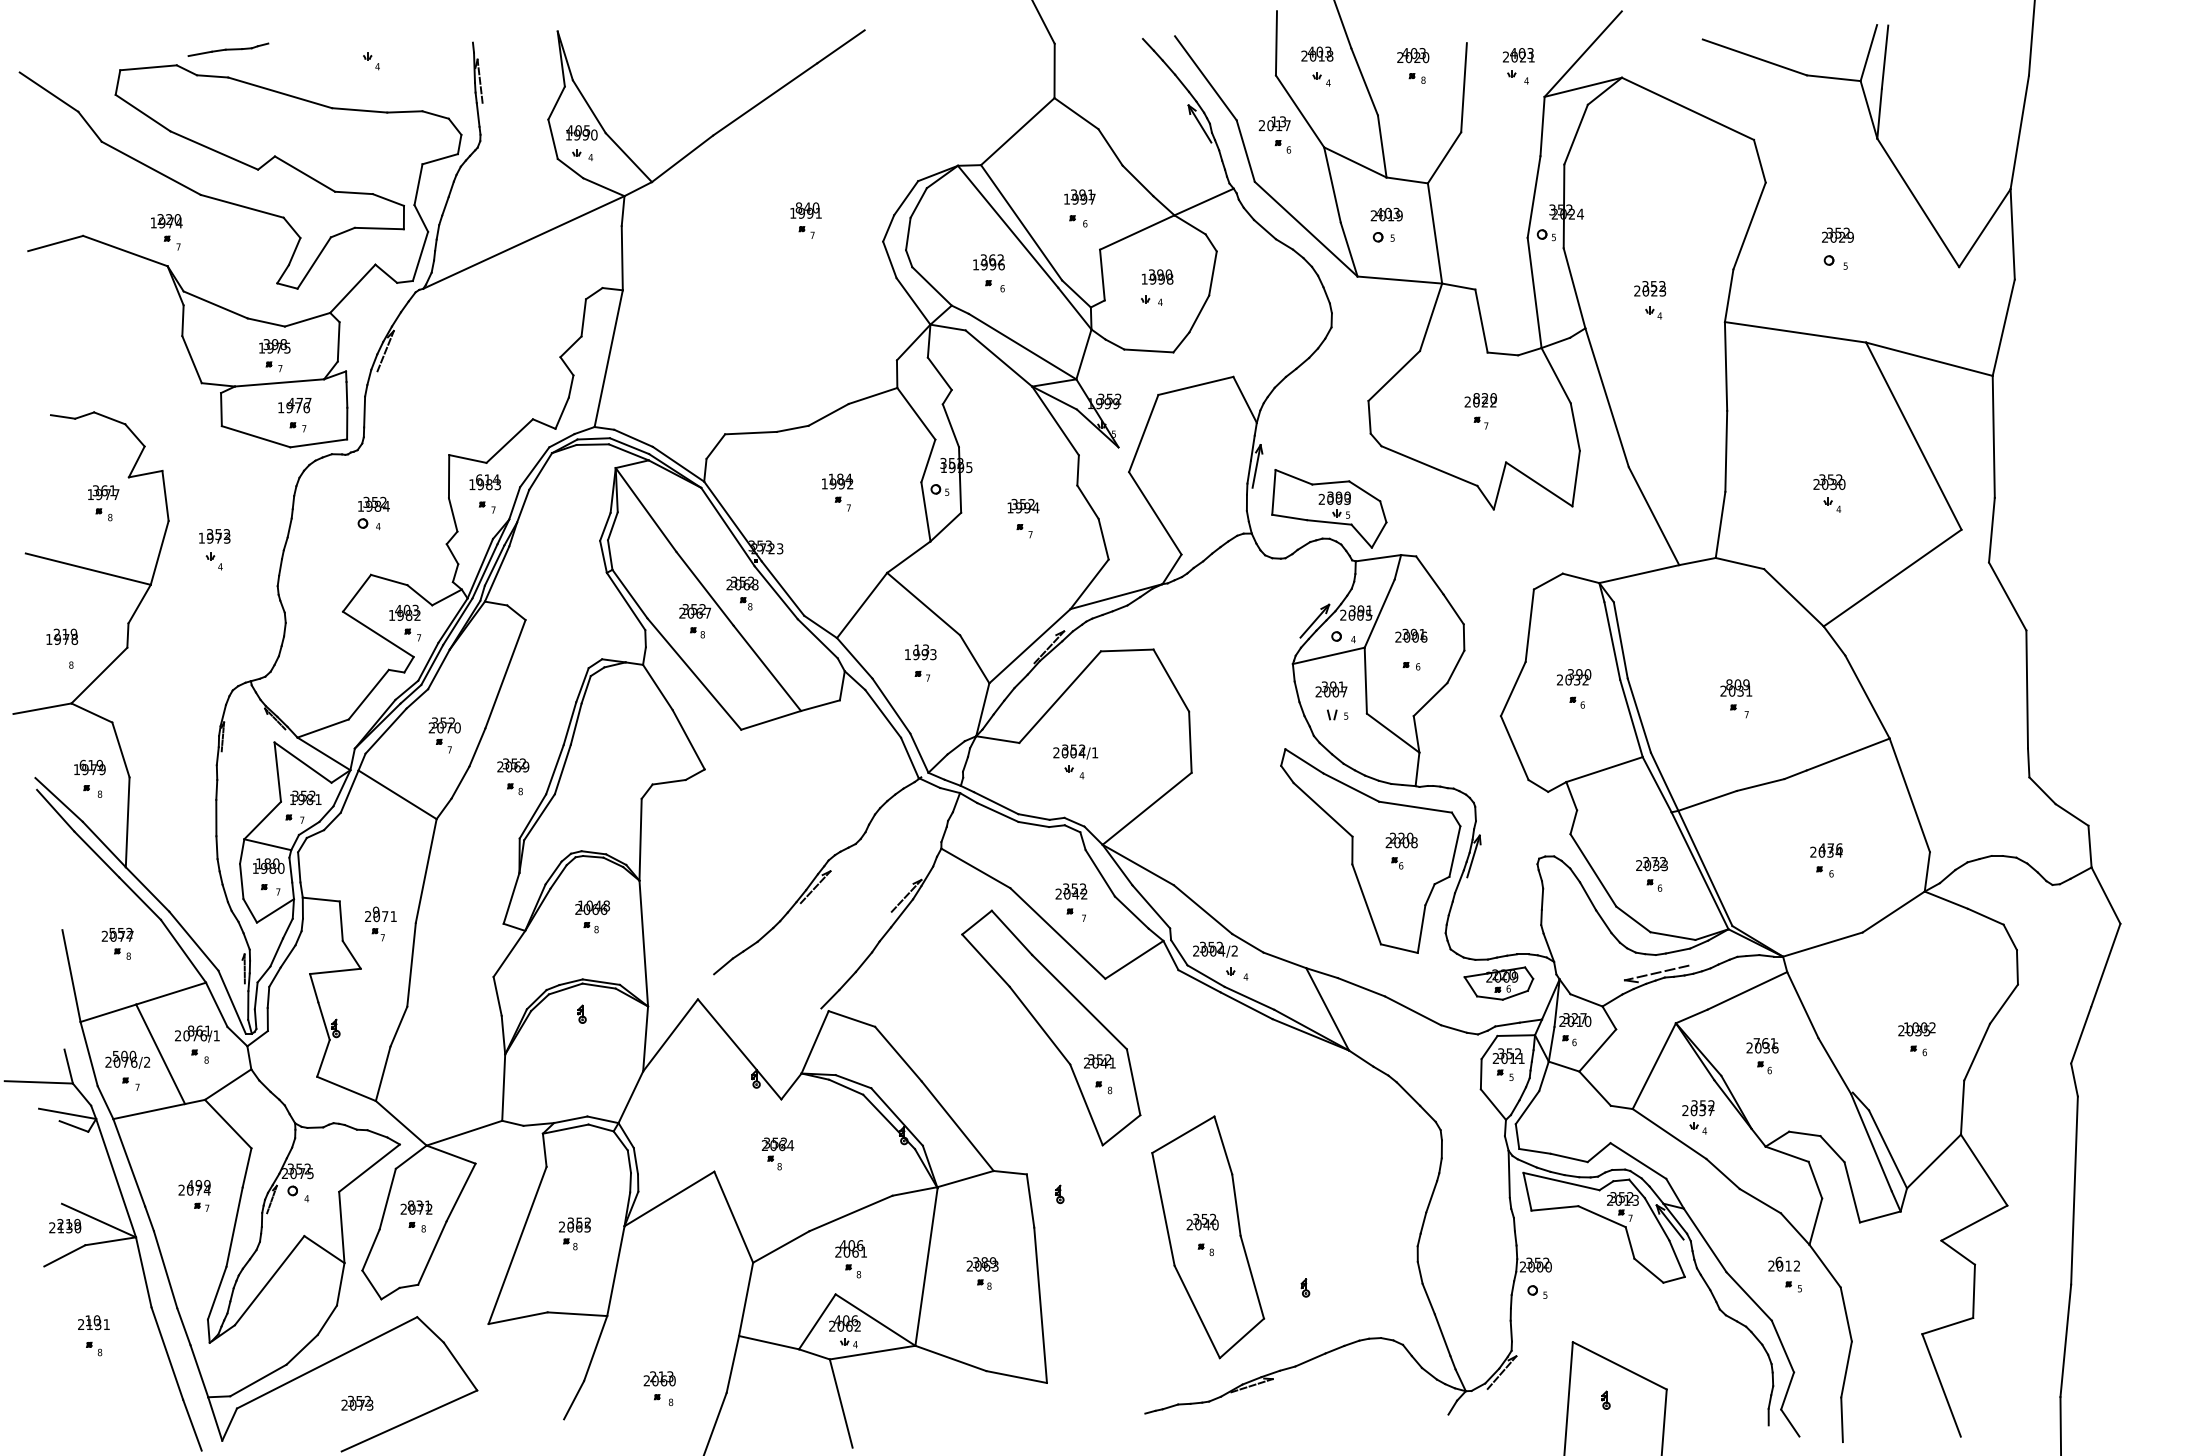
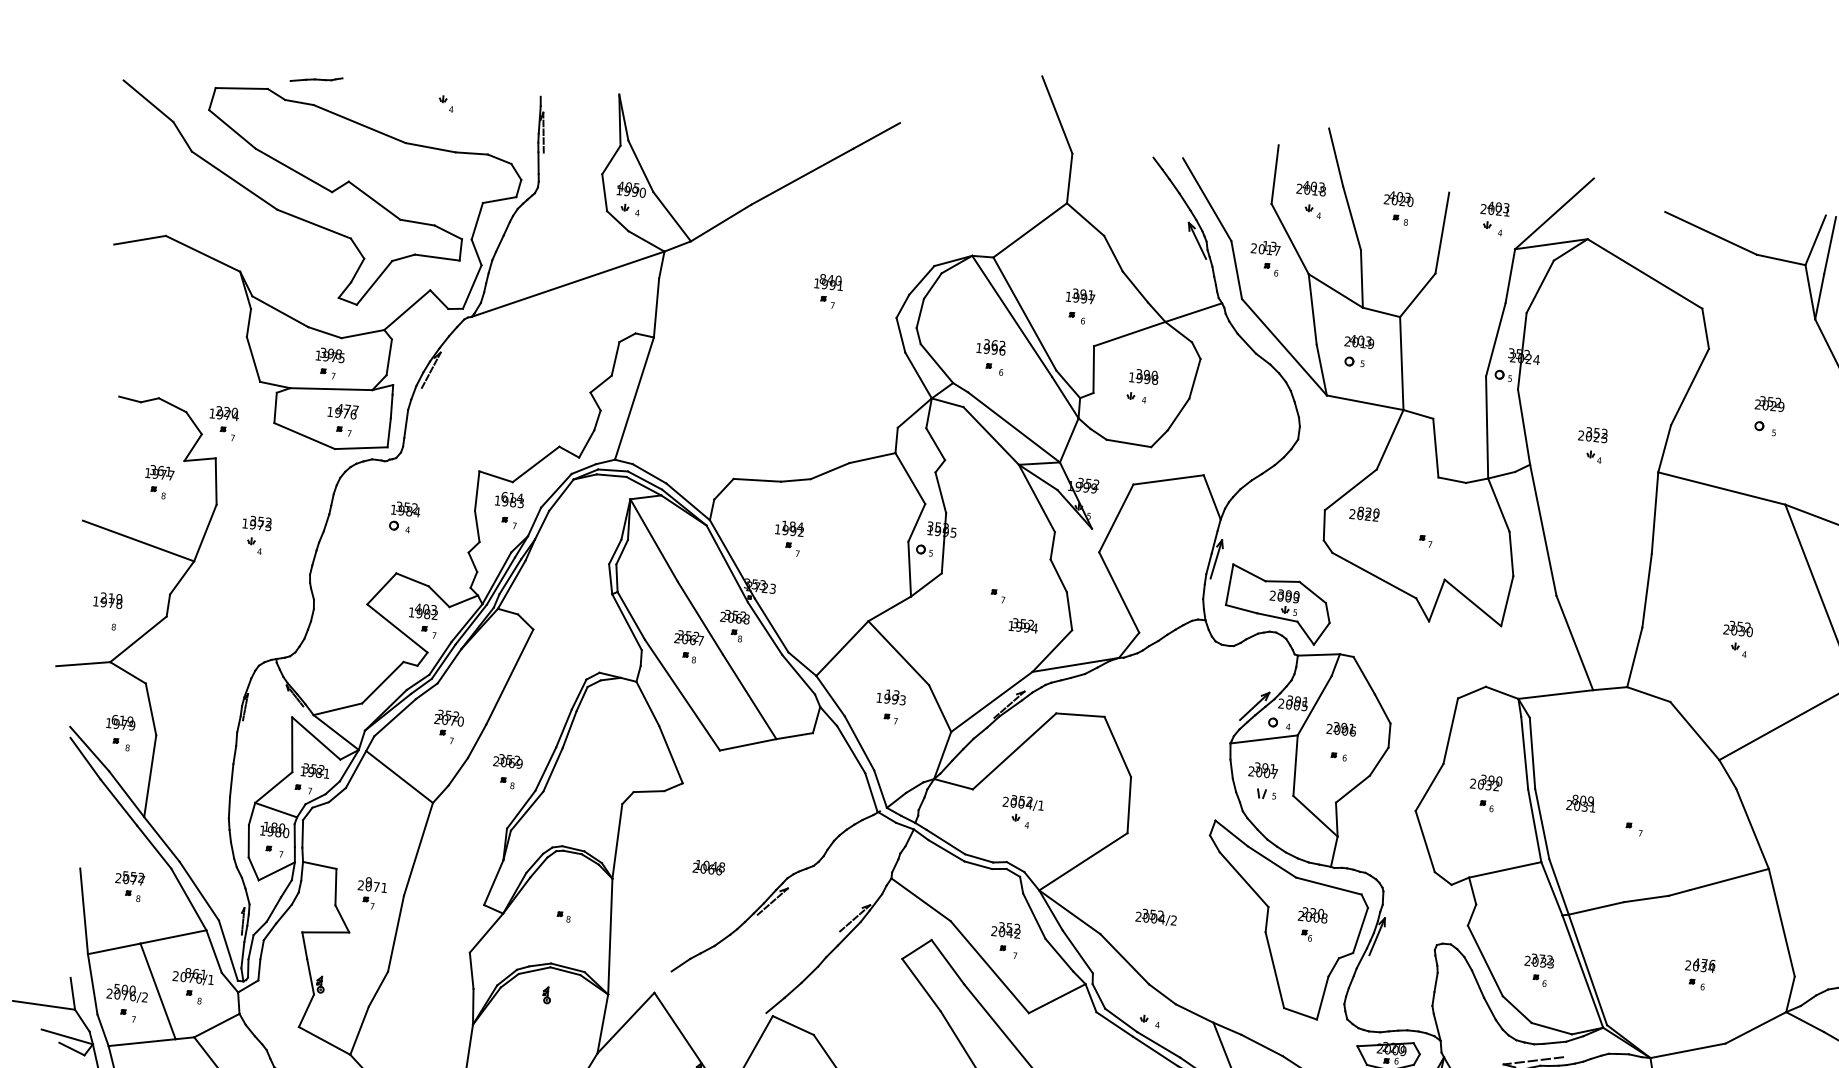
part: (228, 49) -> (316, 79), size x0.7
part: (166, 232) -> (223, 423), moved
text: (1480, 400) -> (1364, 513), moved
part: (837, 492) -> (788, 538), moved
text: (1023, 505) -> (1023, 625), moved
text: (1736, 687) -> (1581, 802), moved
text: (592, 907) -> (708, 867), moved
text: (1215, 949) -> (1156, 917), moved

